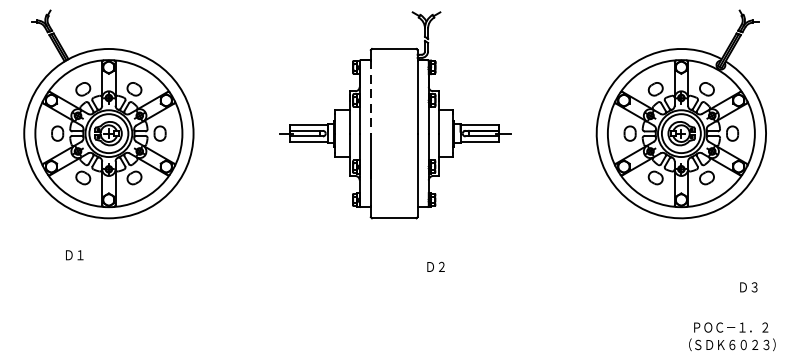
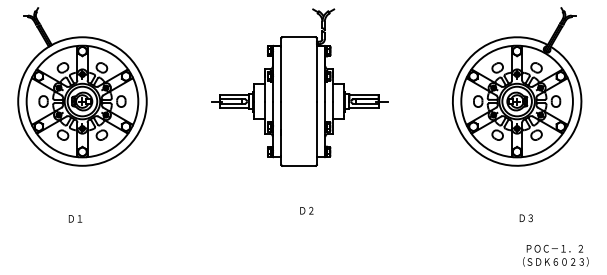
line: (371, 96) -> (281, 73), dashed -> solid
text: (74, 254) -> (75, 218), moved
text: (435, 266) -> (306, 210), moved
text: (747, 287) -> (525, 218), moved

